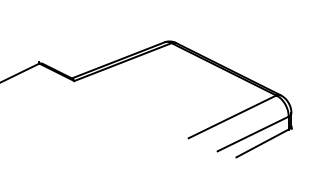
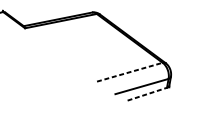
line: (232, 116) -> (129, 71), solid -> dashed
line: (262, 143) -> (147, 94), solid -> dashed

